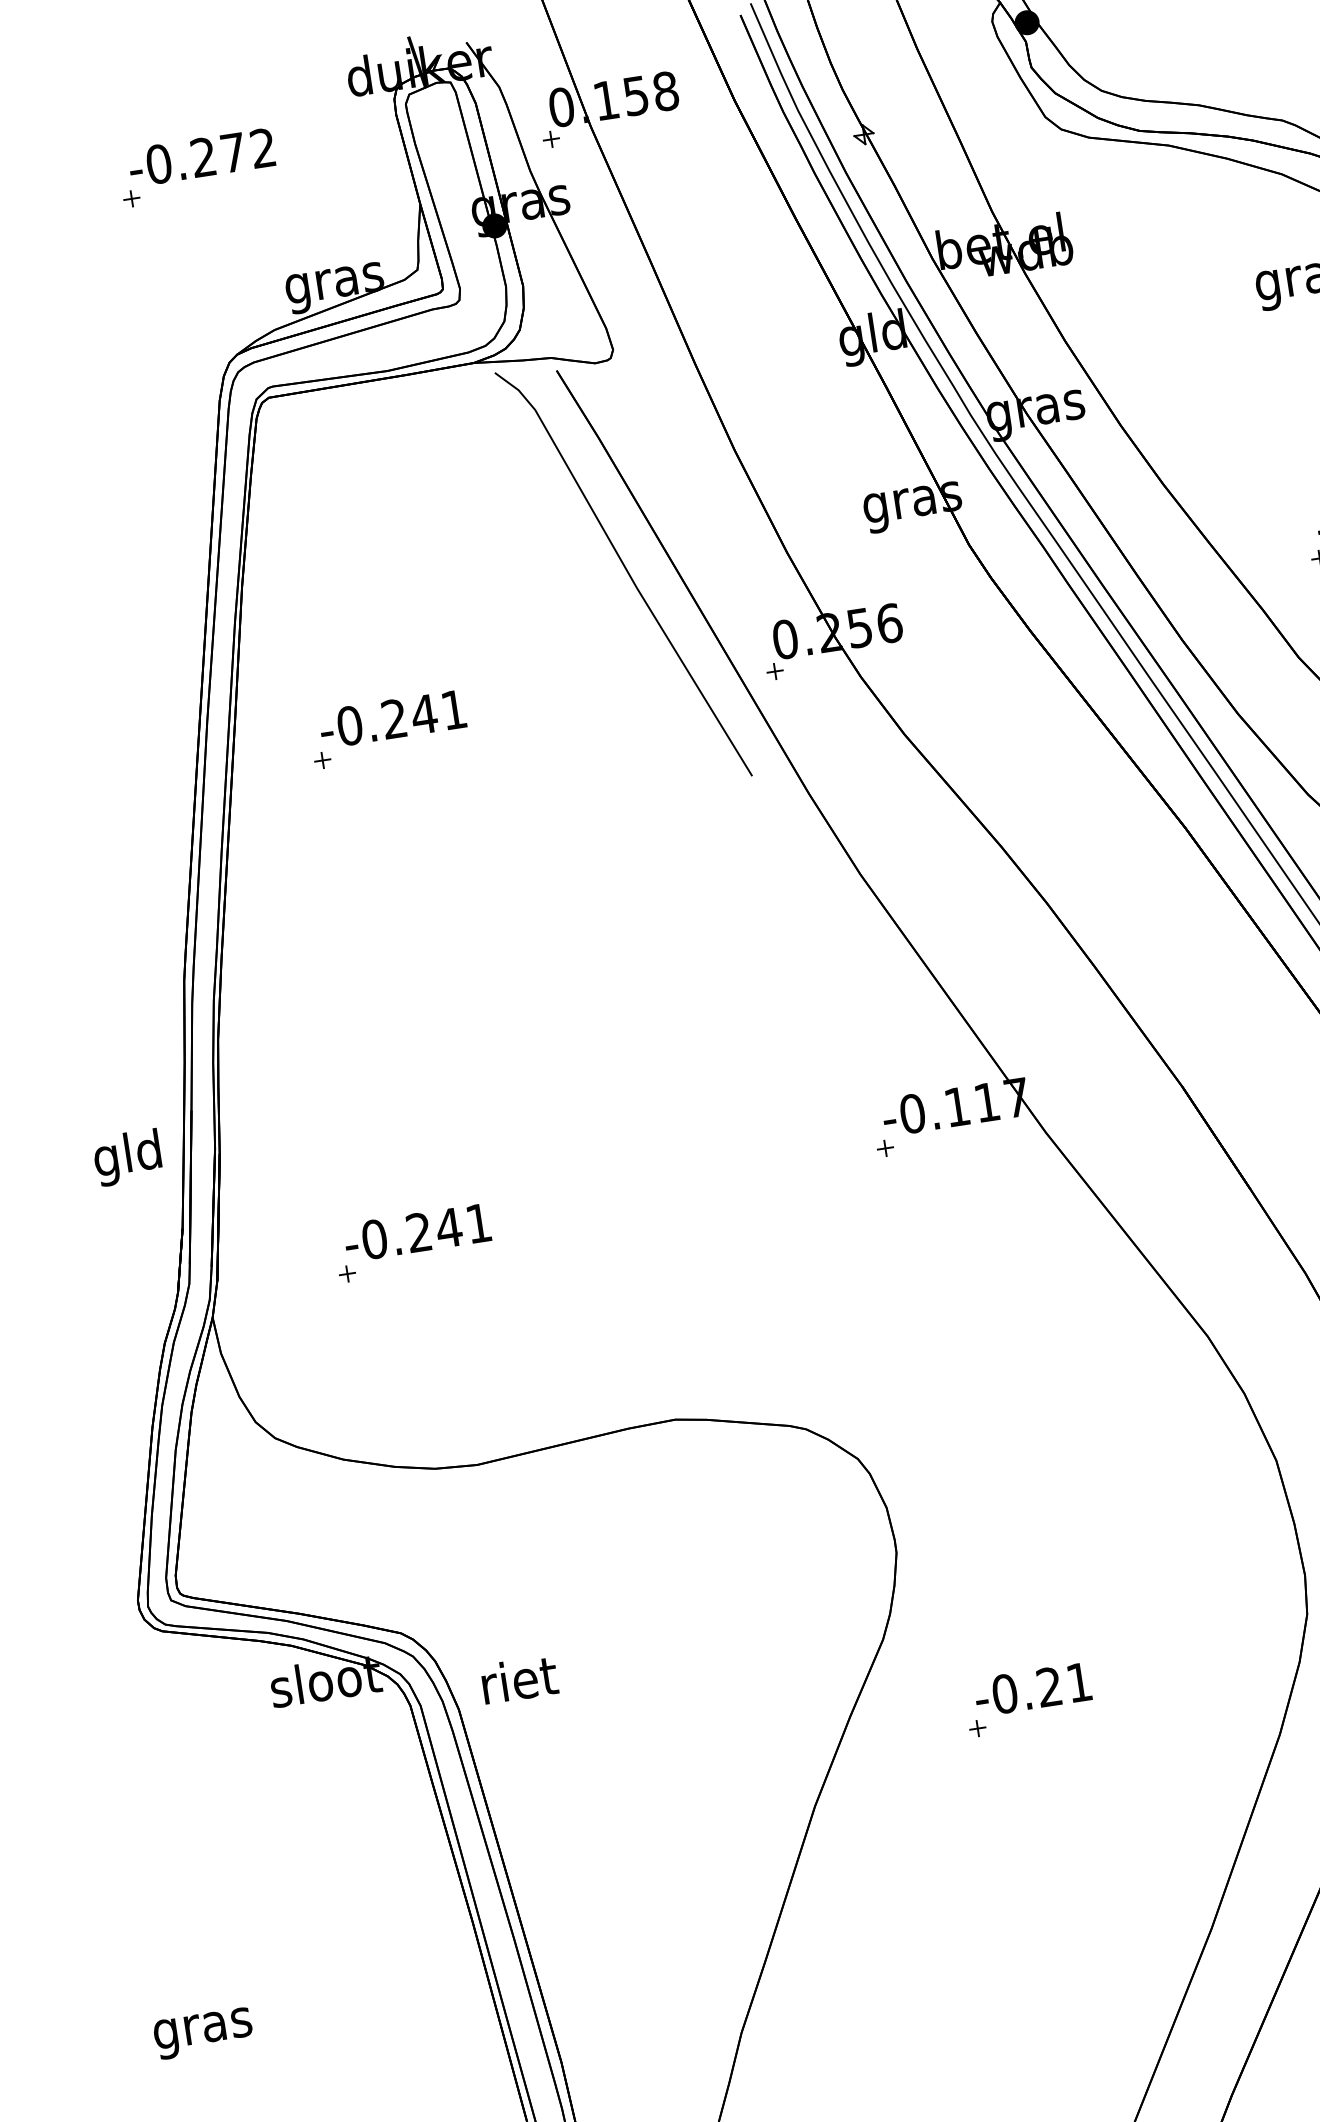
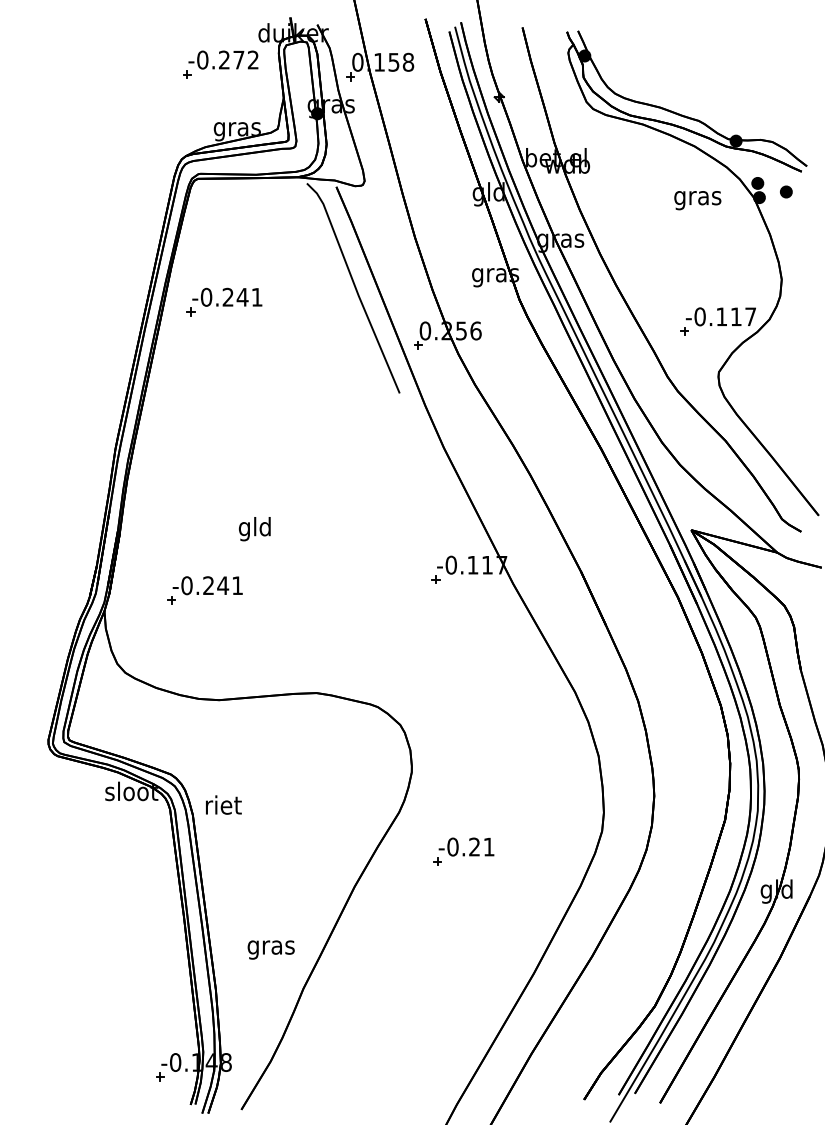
part: (196, 167) -> (220, 64), moved
part: (388, 728) -> (224, 301), moved
text: (127, 1158) -> (254, 529), moved
text: (201, 2032) -> (270, 949), moved

